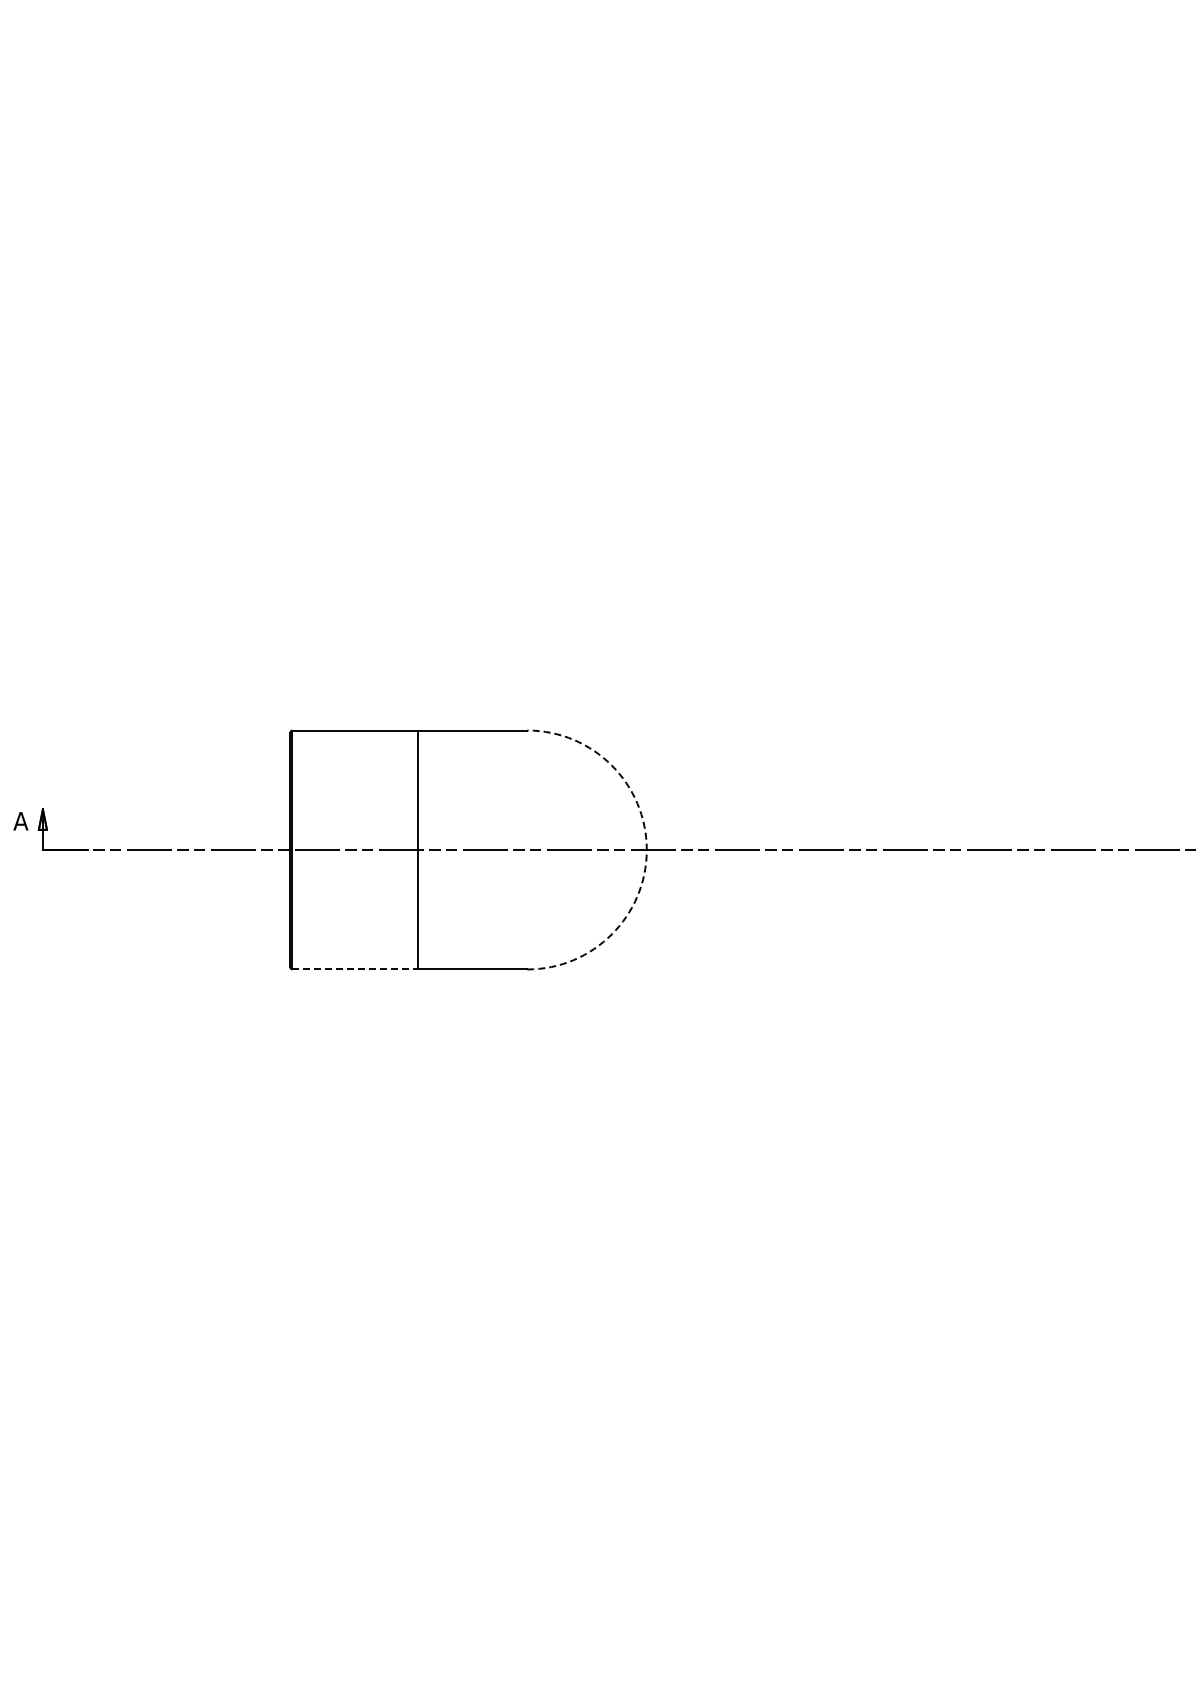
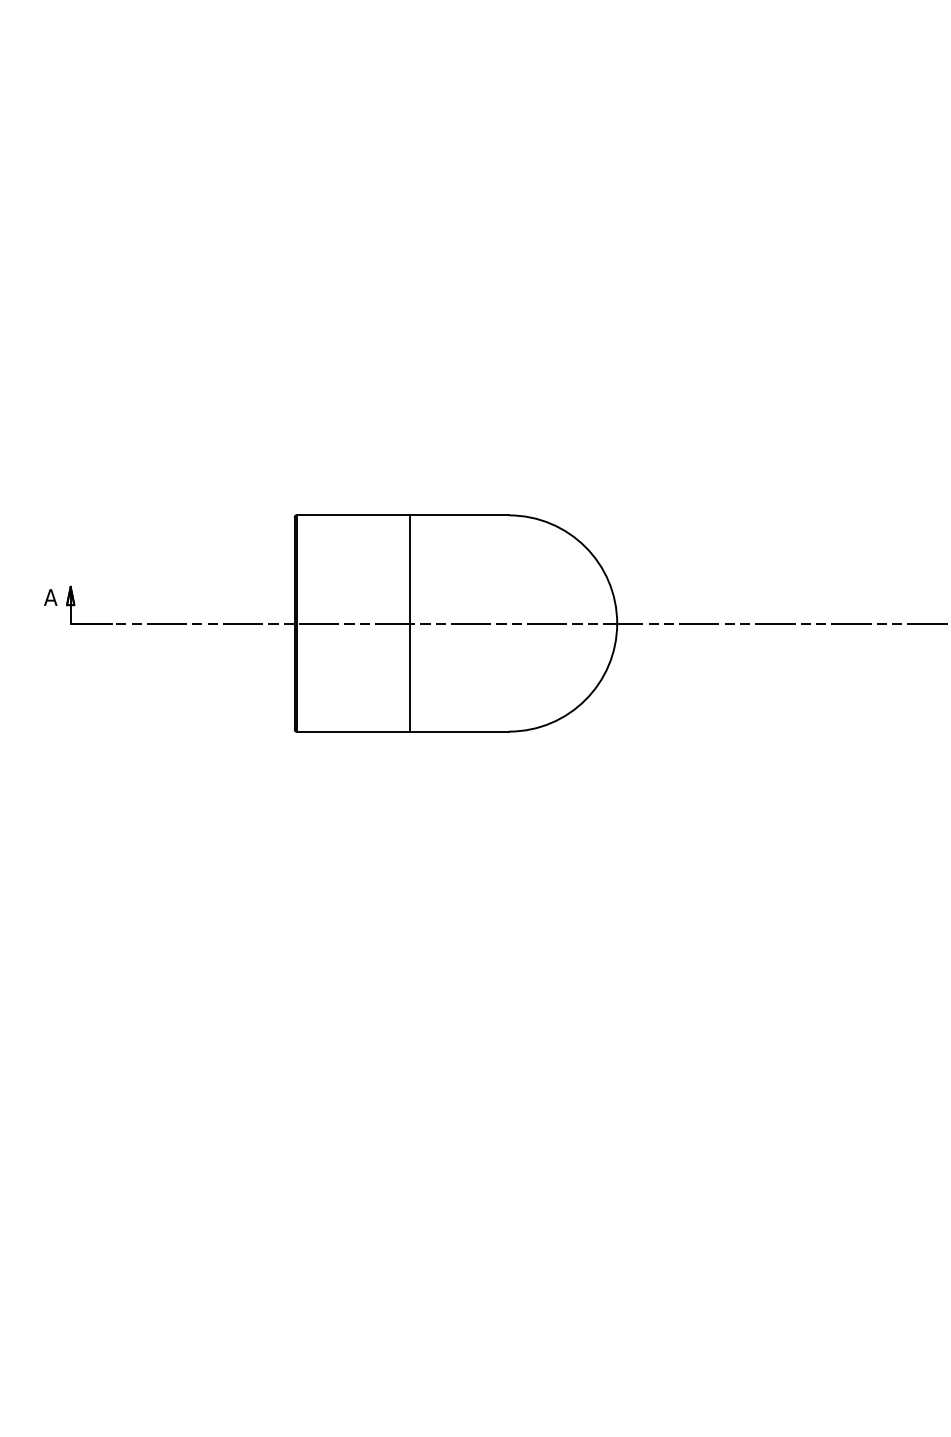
arc: (646, 849) -> (616, 623), dashed -> solid
line: (355, 969) -> (353, 731), dashed -> solid

